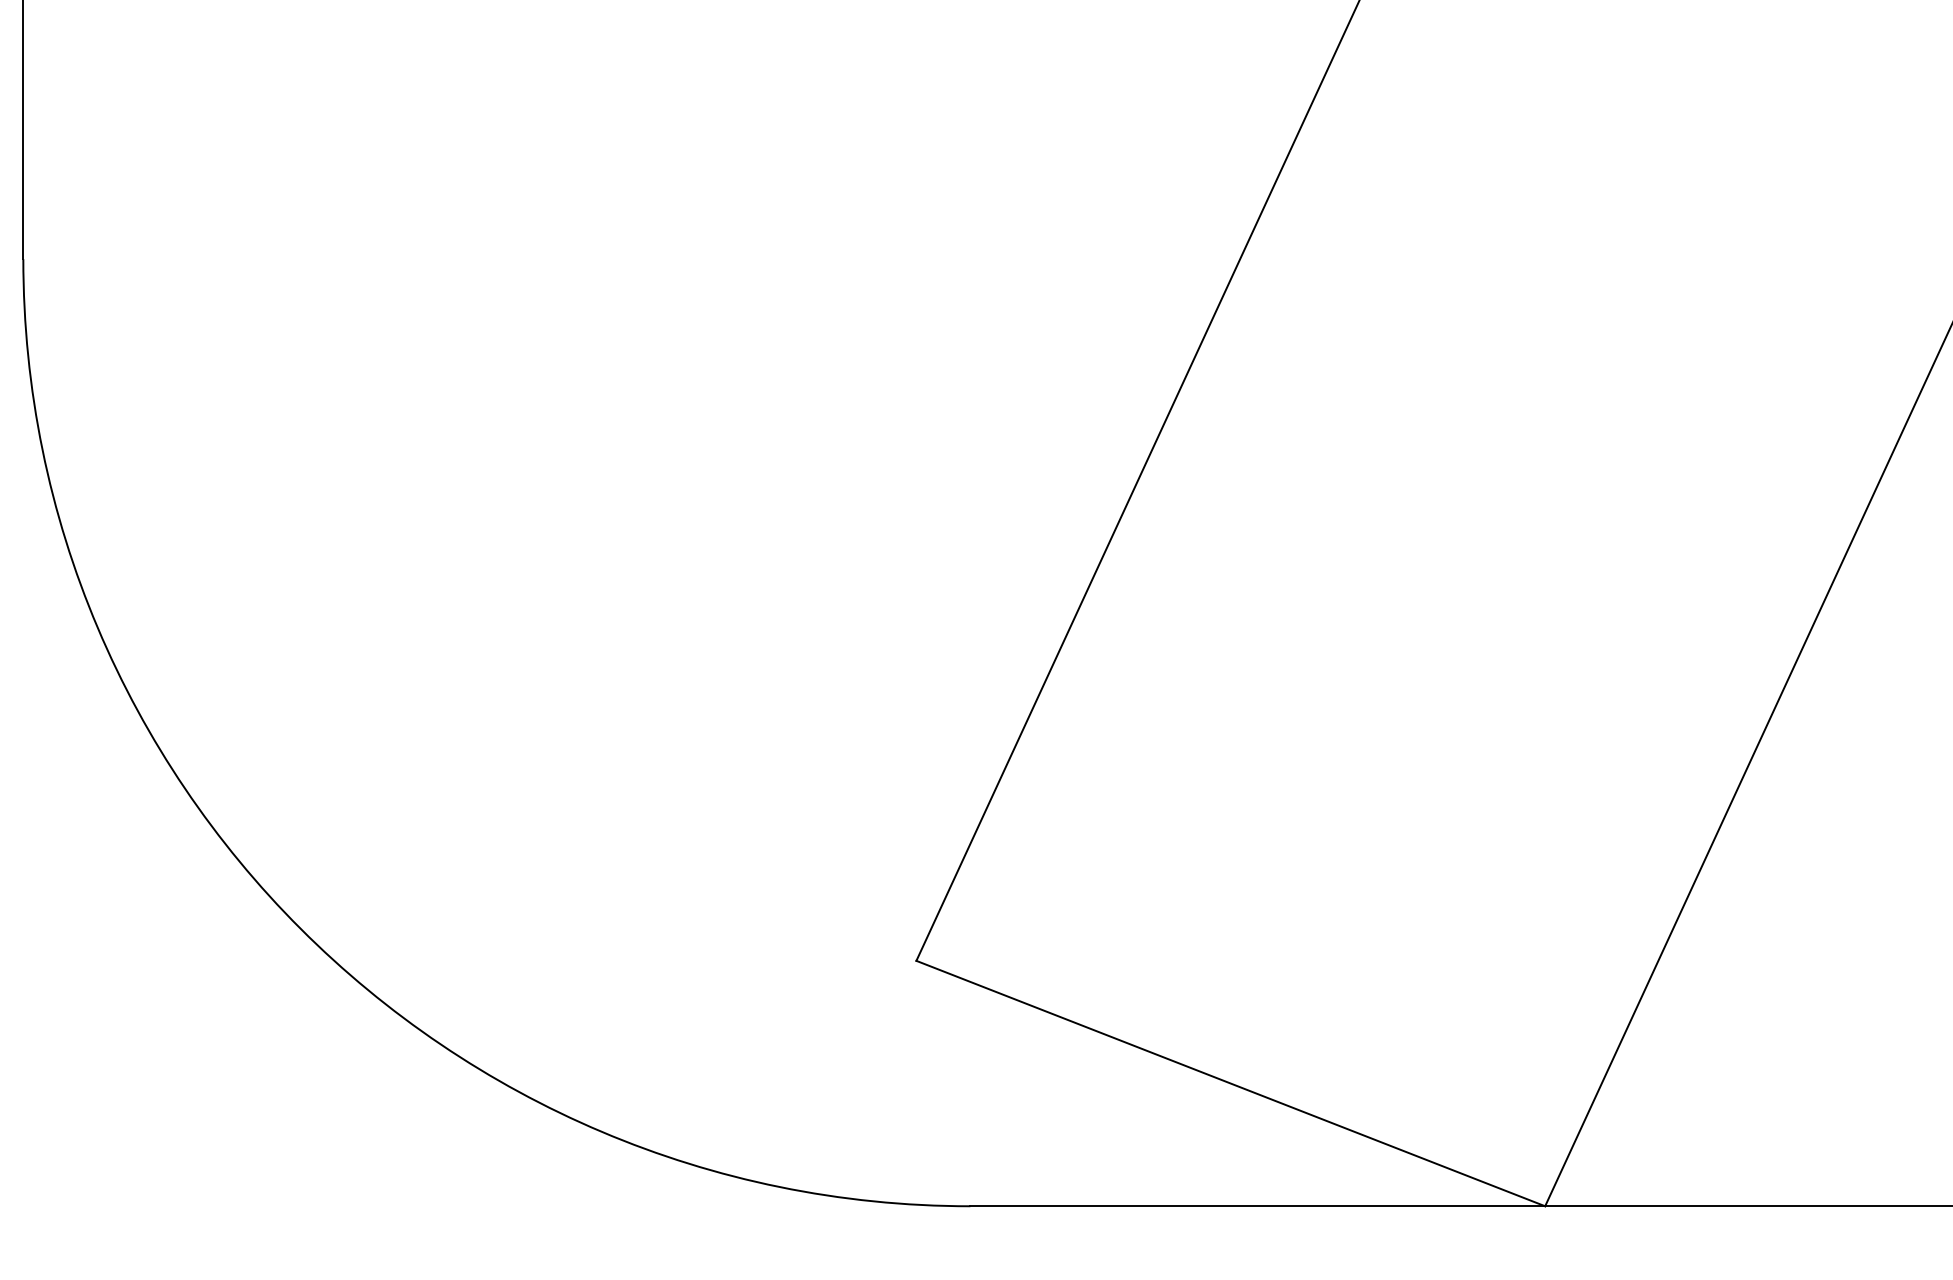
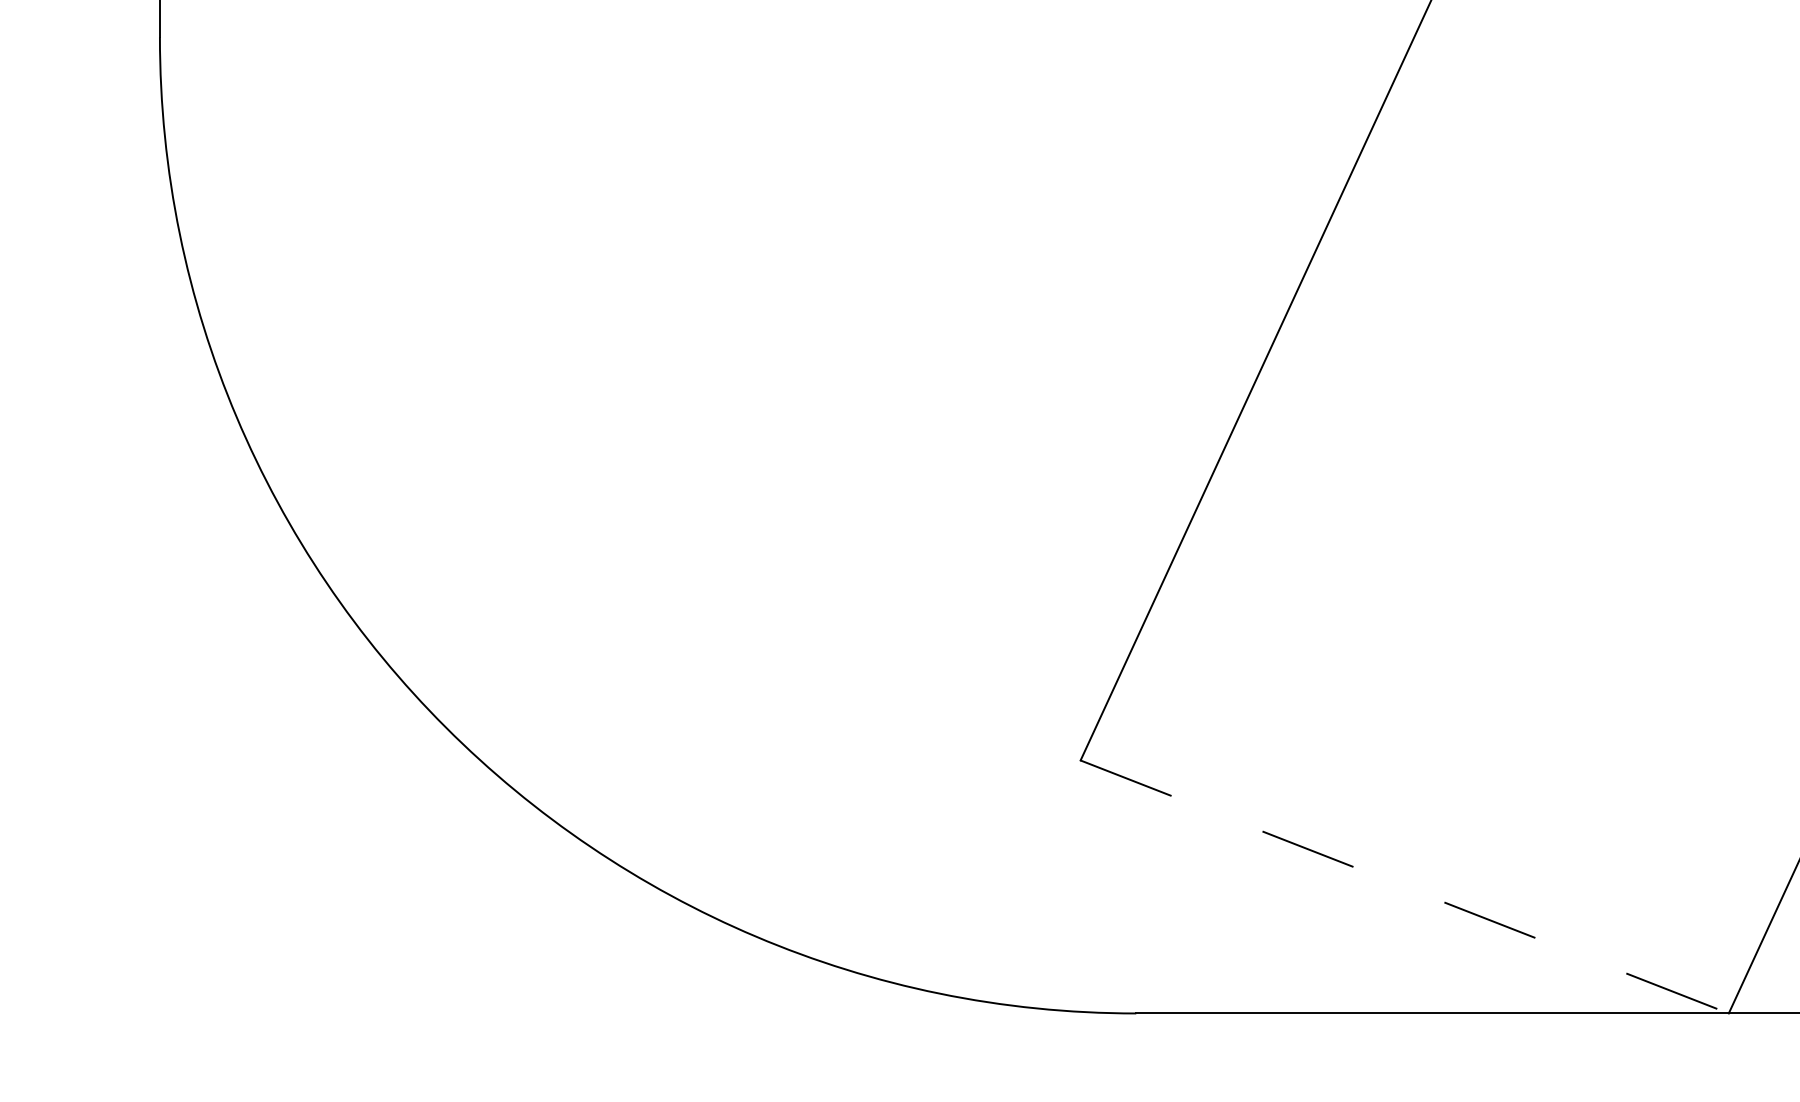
line: (1231, 1083) -> (1405, 886), solid -> dashed

